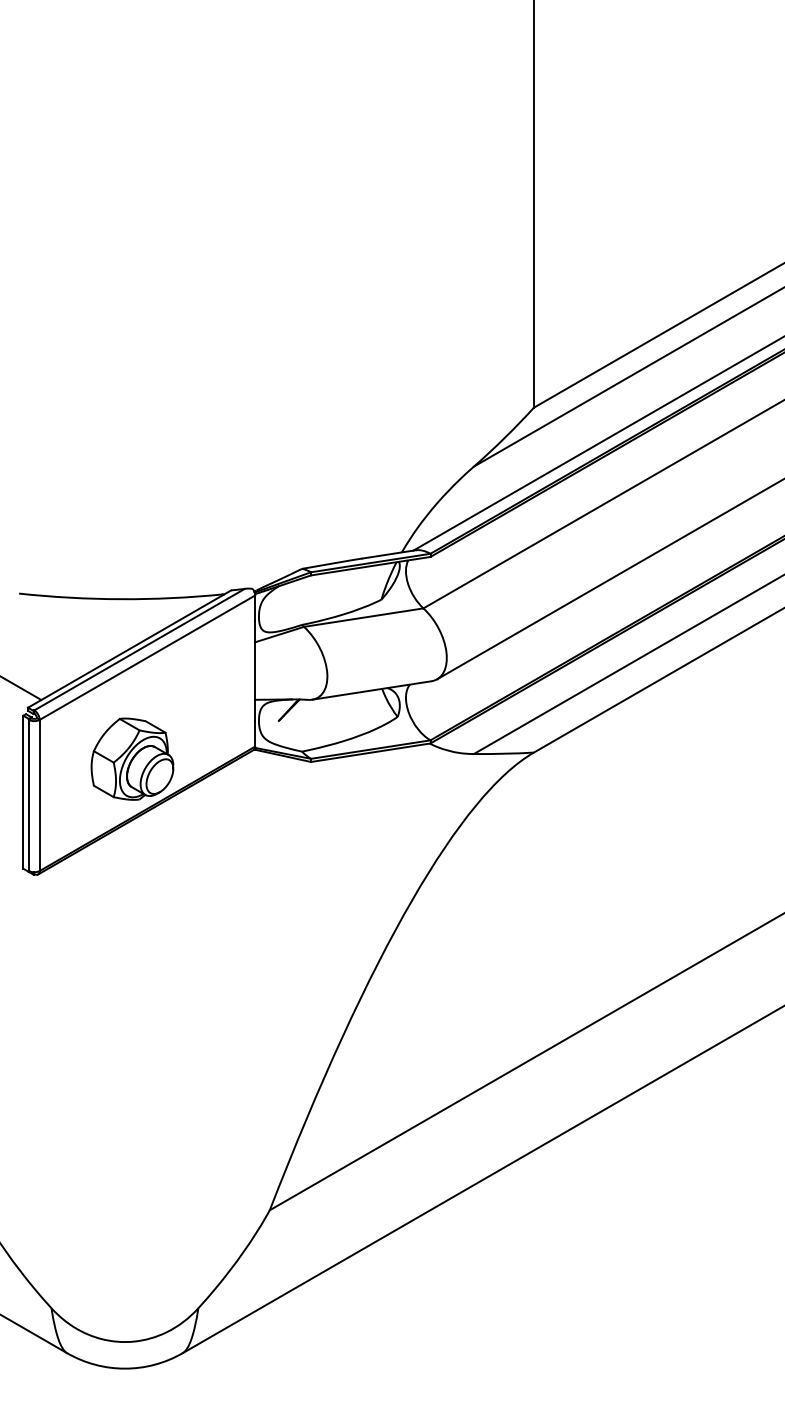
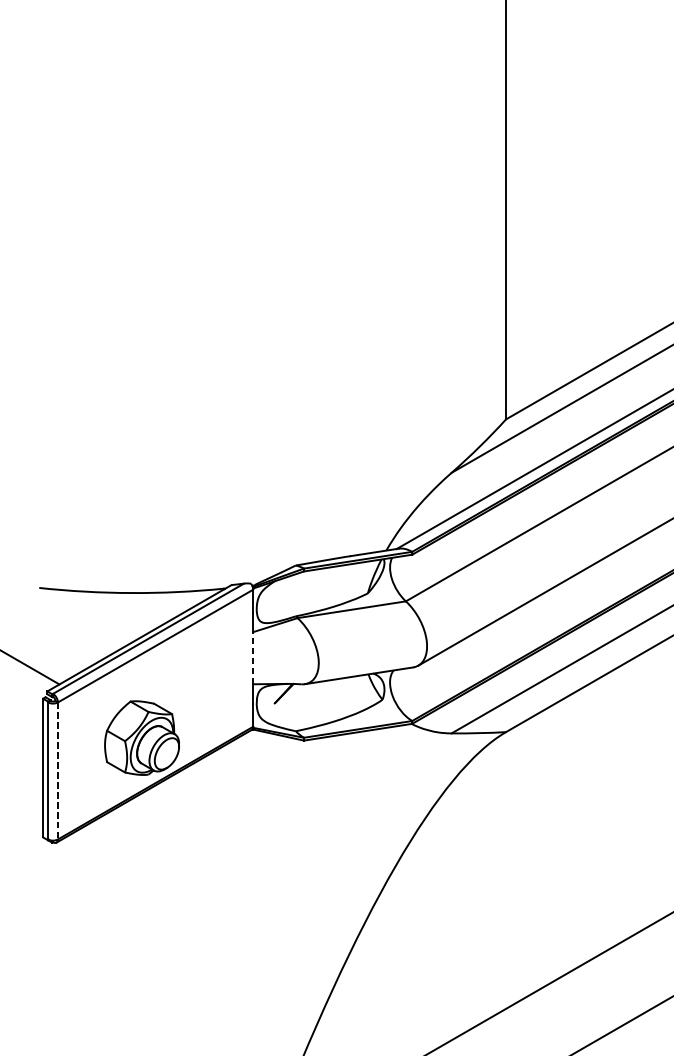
line: (255, 671) -> (253, 658), solid -> dashed
line: (39, 795) -> (57, 771), solid -> dashed

